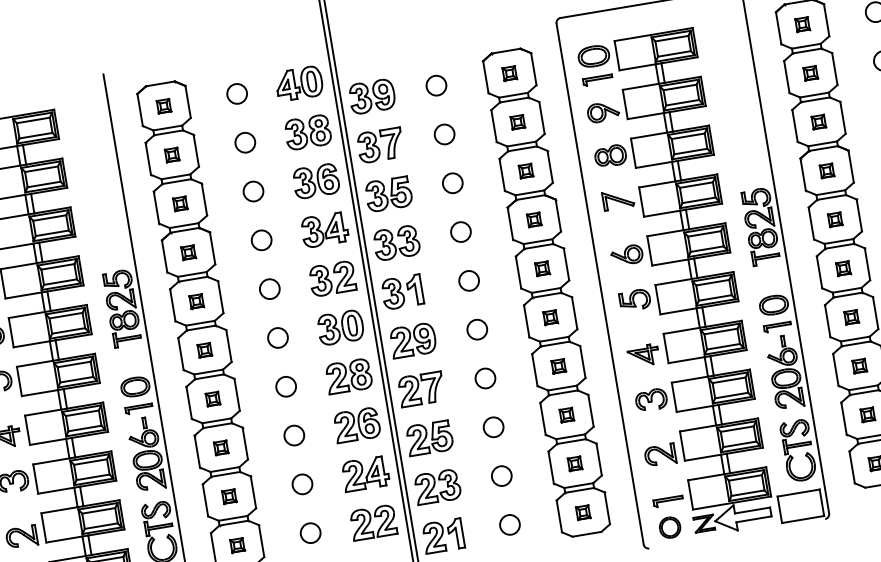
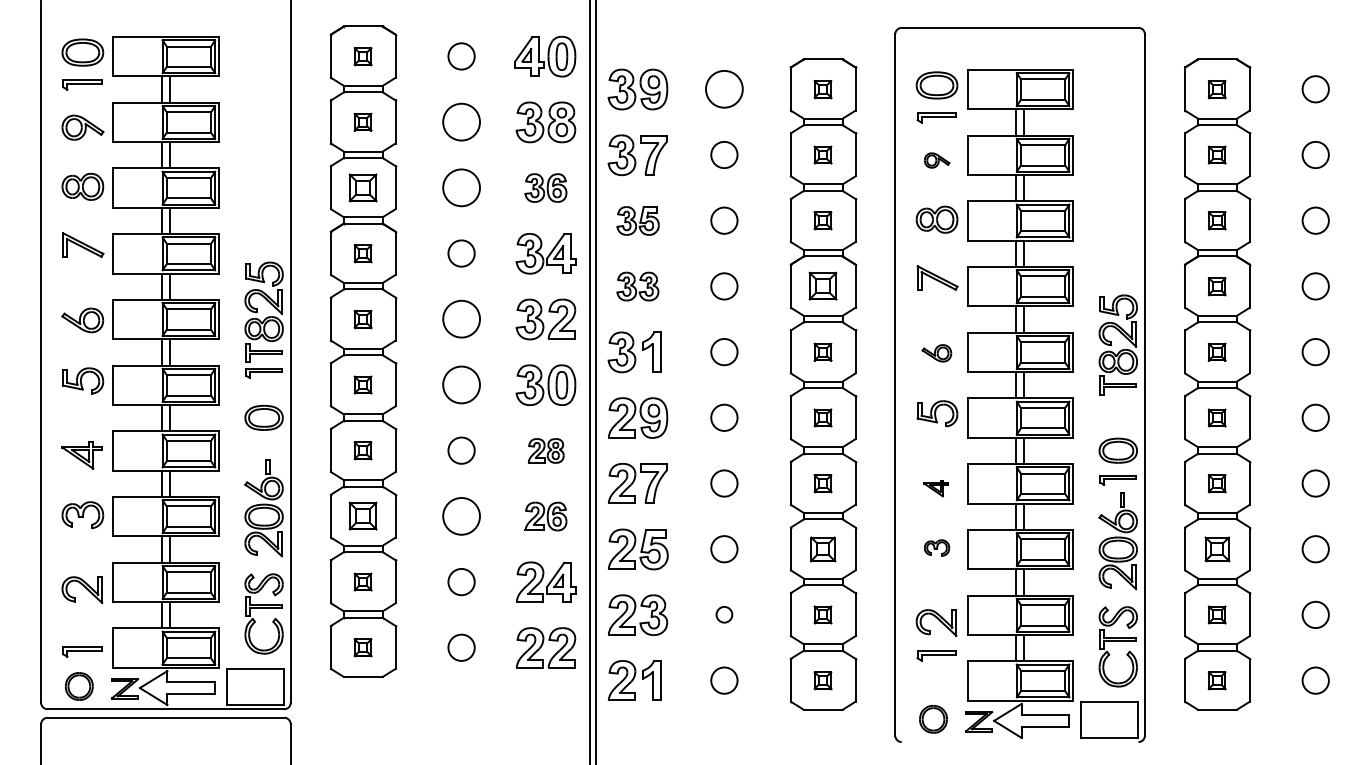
circle: (436, 85) -> (724, 89), size x1.4
part: (602, 112) -> (936, 160), size x0.6
circle: (245, 143) -> (461, 122), size x1.4
part: (315, 180) -> (545, 187), size x0.7
circle: (253, 191) -> (461, 187), size x1.4
part: (388, 193) -> (637, 220), size x0.7
part: (179, 203) -> (362, 187), size x1.6
part: (533, 219) -> (822, 286), size x1.6
part: (396, 242) -> (637, 286), size x0.7
part: (626, 255) -> (936, 353), size x0.7
circle: (269, 289) -> (461, 319), size x1.4
circle: (277, 337) -> (461, 384), size x1.4
part: (642, 355) -> (935, 488), size x0.6
part: (859, 366) -> (1216, 549), size x1.4
part: (349, 376) -> (546, 450), size x0.6
part: (650, 399) -> (936, 547), size x0.6
part: (138, 409) -> (263, 373), moved
part: (566, 415) -> (822, 549), size x1.4
part: (356, 425) -> (545, 516), size x0.7
circle: (294, 435) -> (461, 516), size x1.4
part: (220, 447) -> (362, 516), size x1.6
circle: (501, 475) -> (724, 614), size x0.6
part: (667, 501) -> (936, 655), moved

